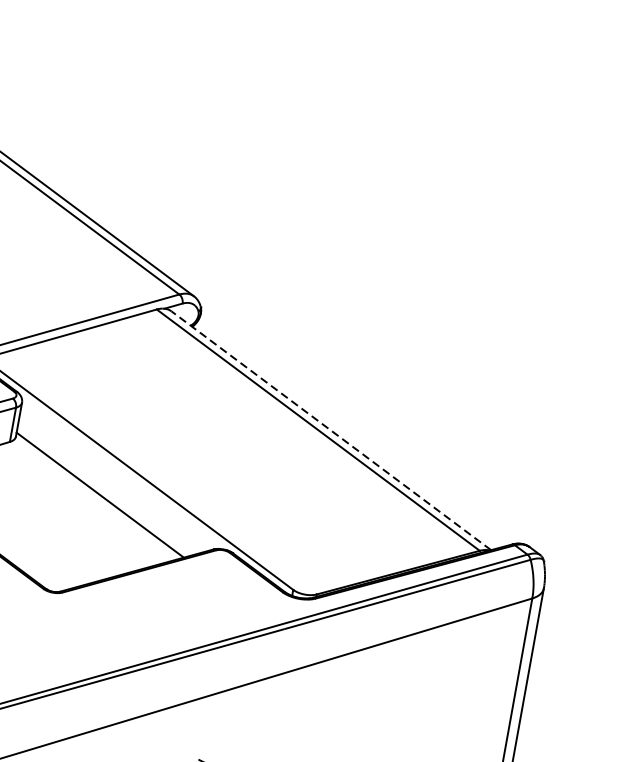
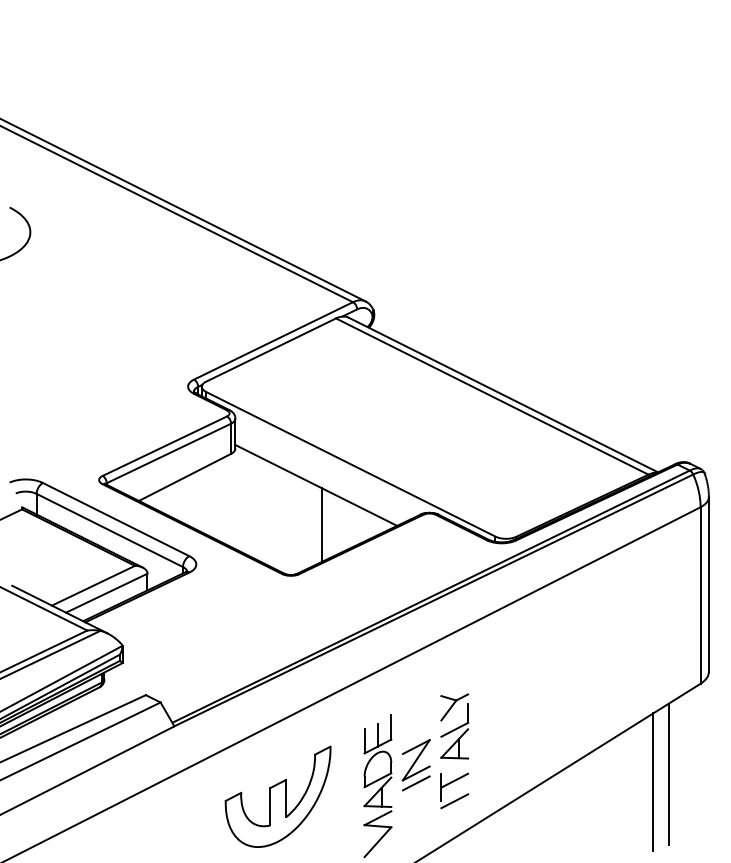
line: (331, 431) -> (503, 395), dashed -> solid
line: (97, 541) -> (321, 525), added

